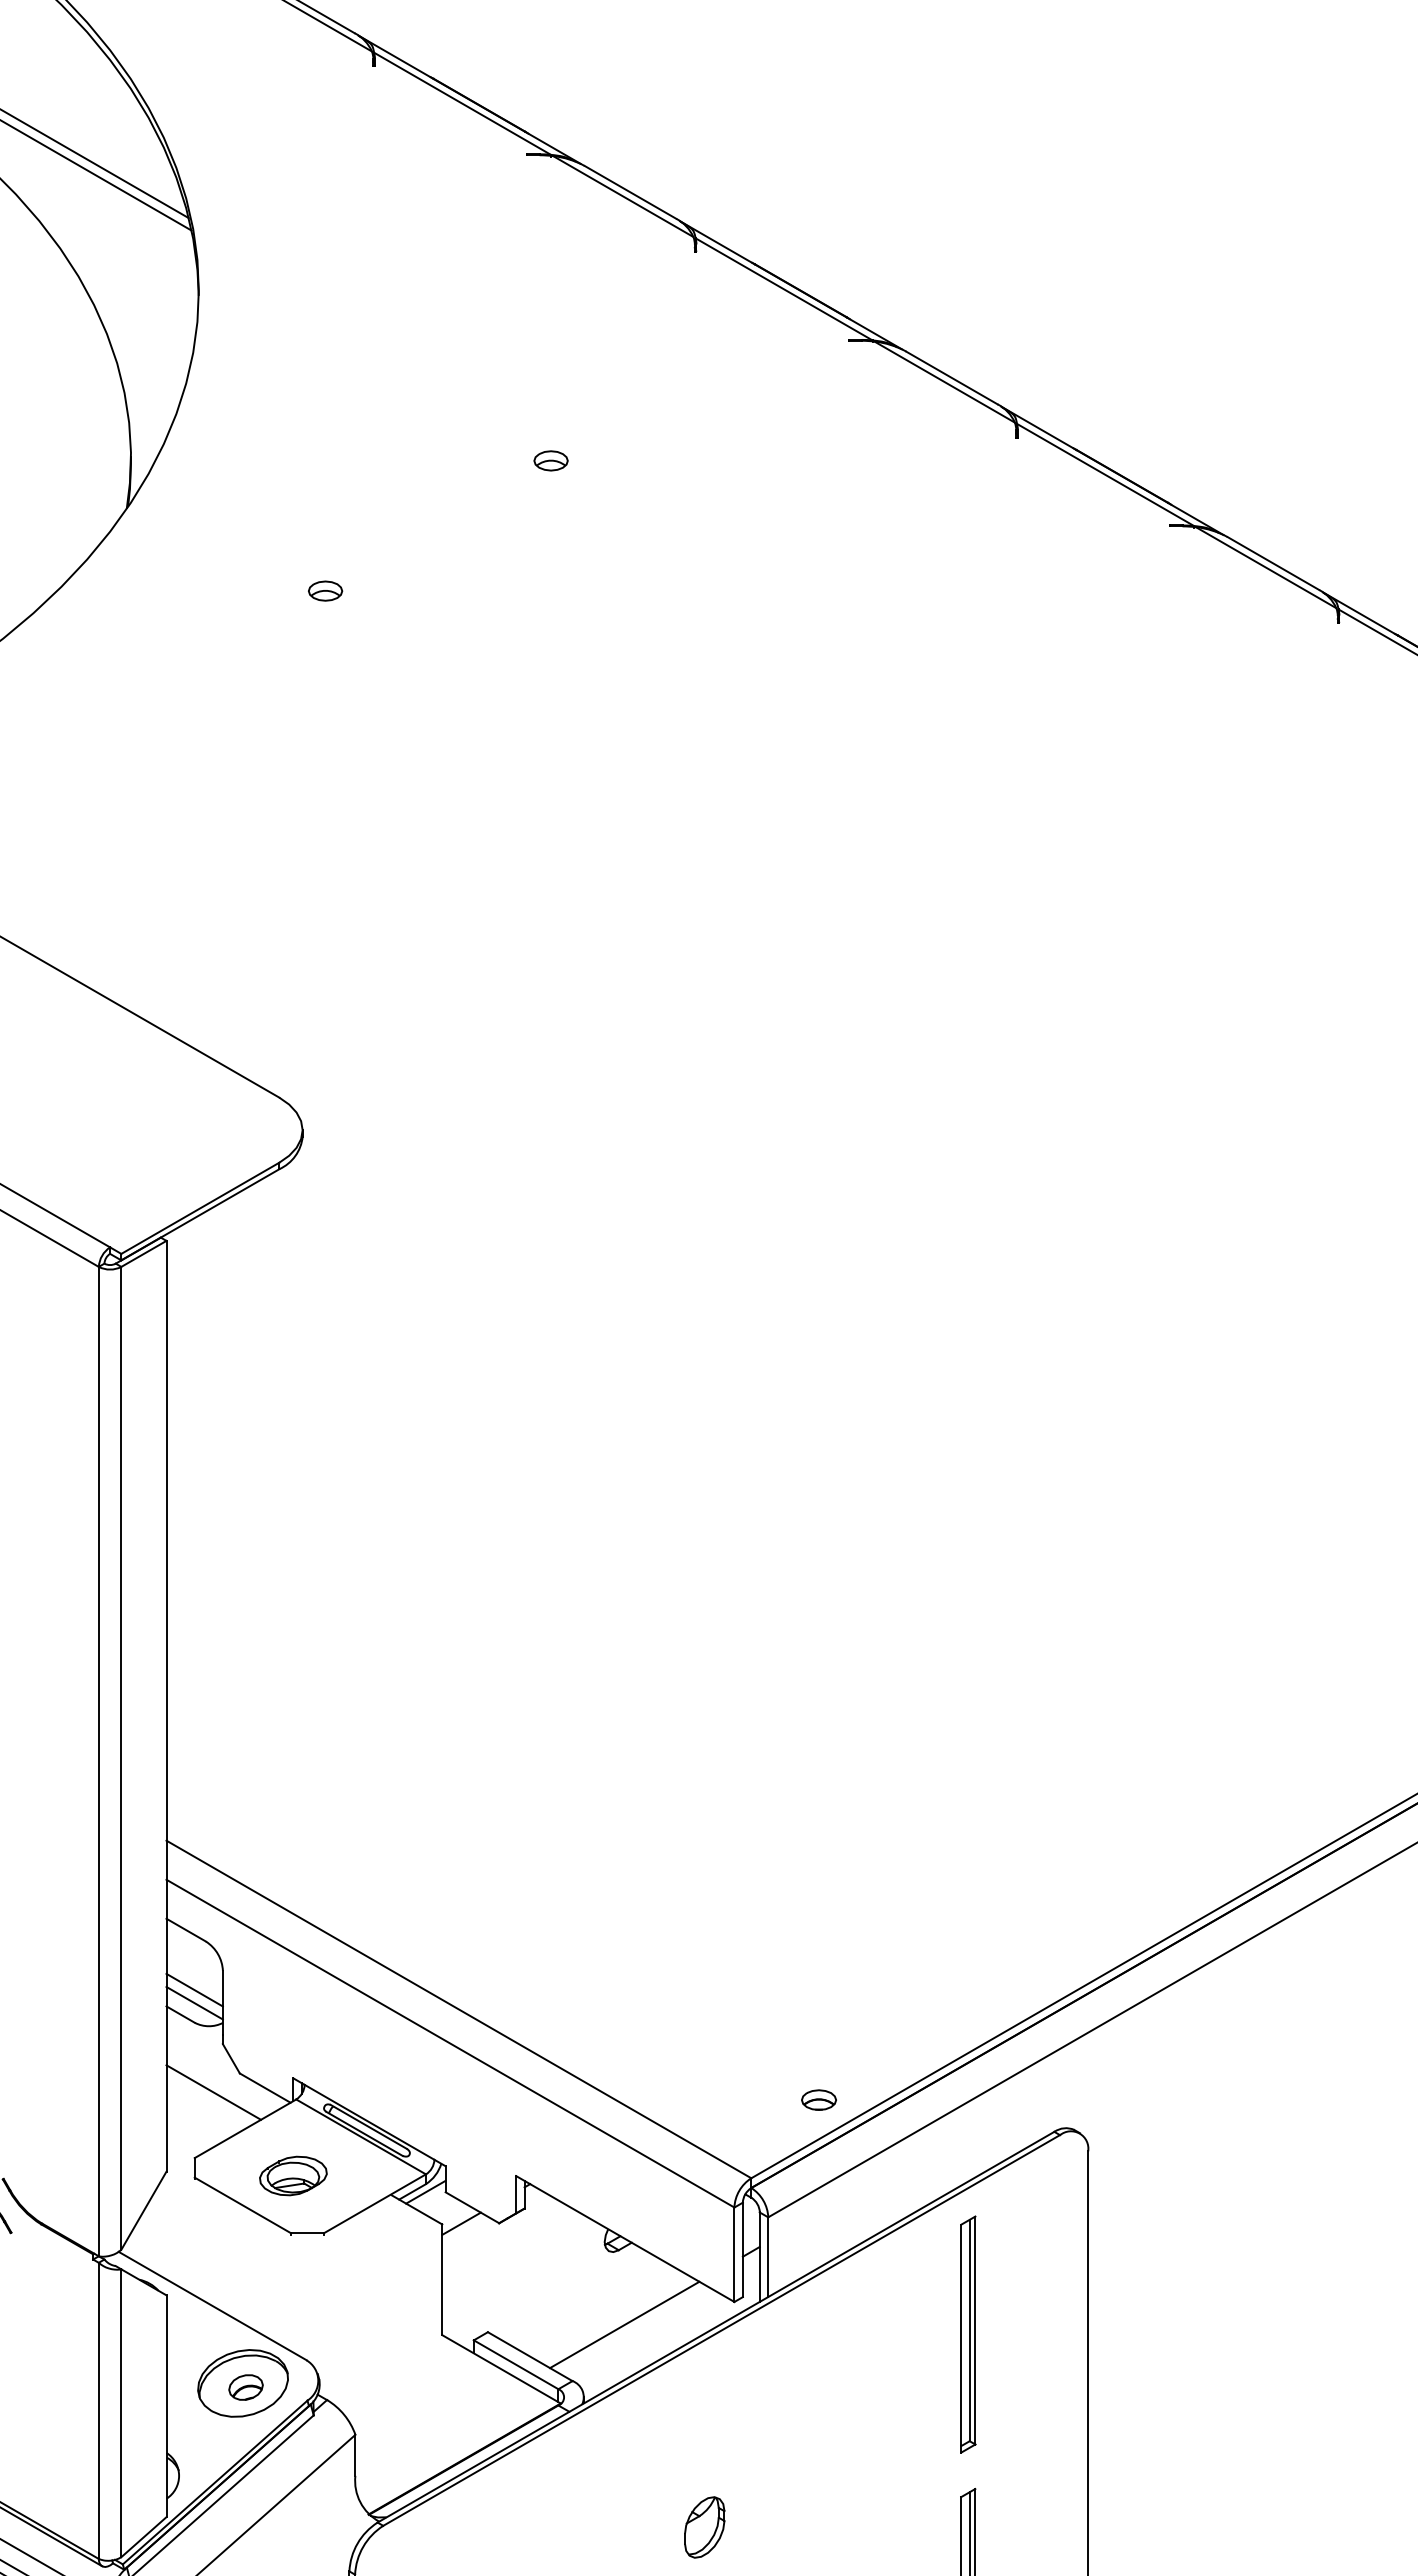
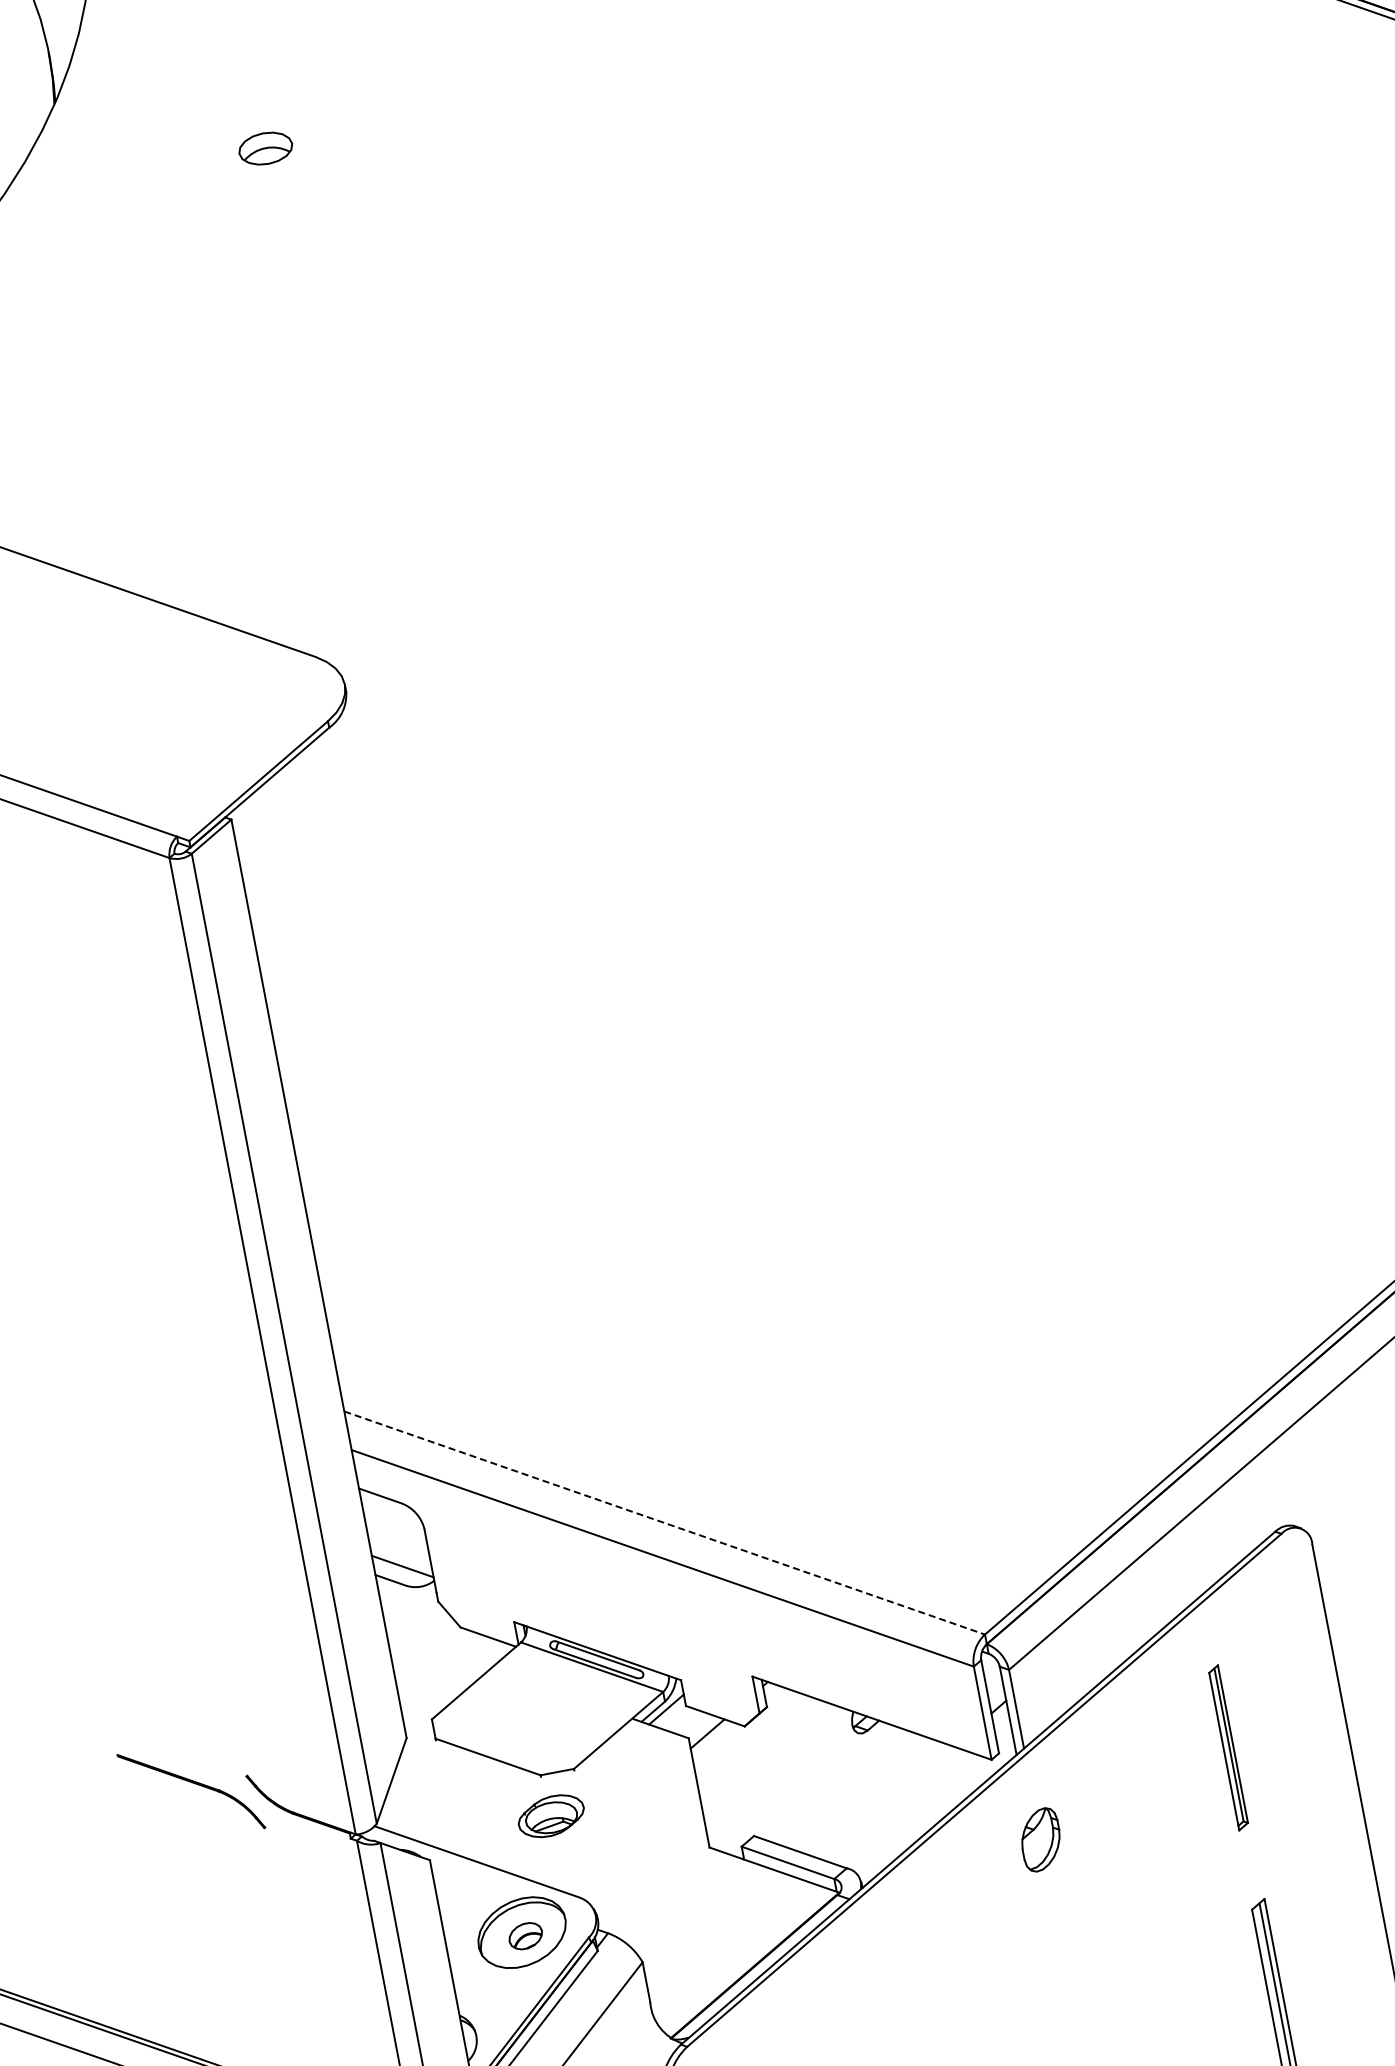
part: (325, 590) -> (265, 147), size x1.6
line: (194, 1989) -> (399, 1553), removed
line: (458, 2009) -> (664, 1523), solid -> dashed
line: (213, 2092) -> (438, 1651), removed
part: (818, 2099) -> (1036, 1544), removed
part: (293, 2175) -> (551, 1815), moved
line: (624, 2324) -> (887, 1802), removed
part: (968, 2334) -> (1228, 1747), size x0.7
part: (704, 2527) -> (1040, 1839), moved

